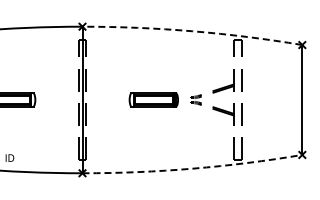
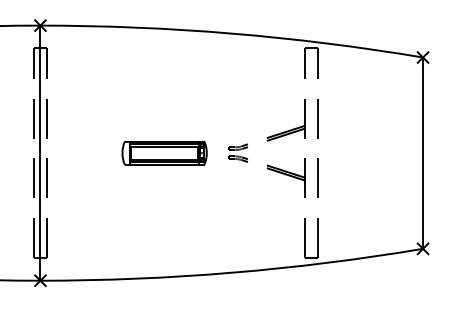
arc: (192, 31) -> (231, 33), dashed -> solid
arc: (192, 168) -> (231, 272), dashed -> solid

